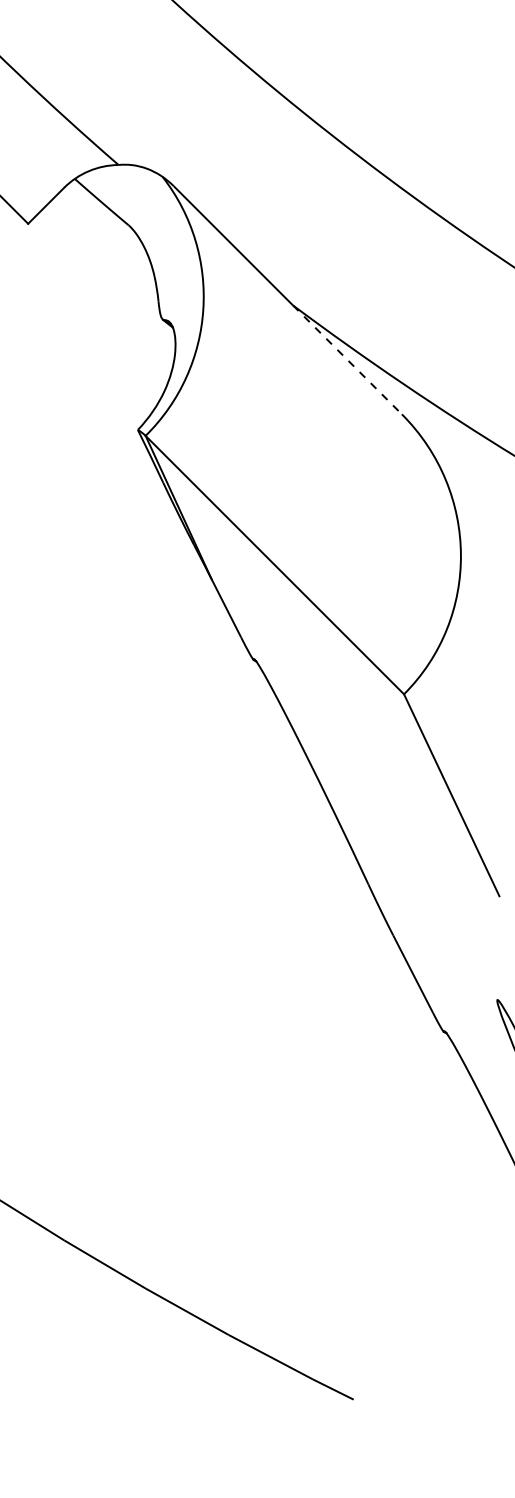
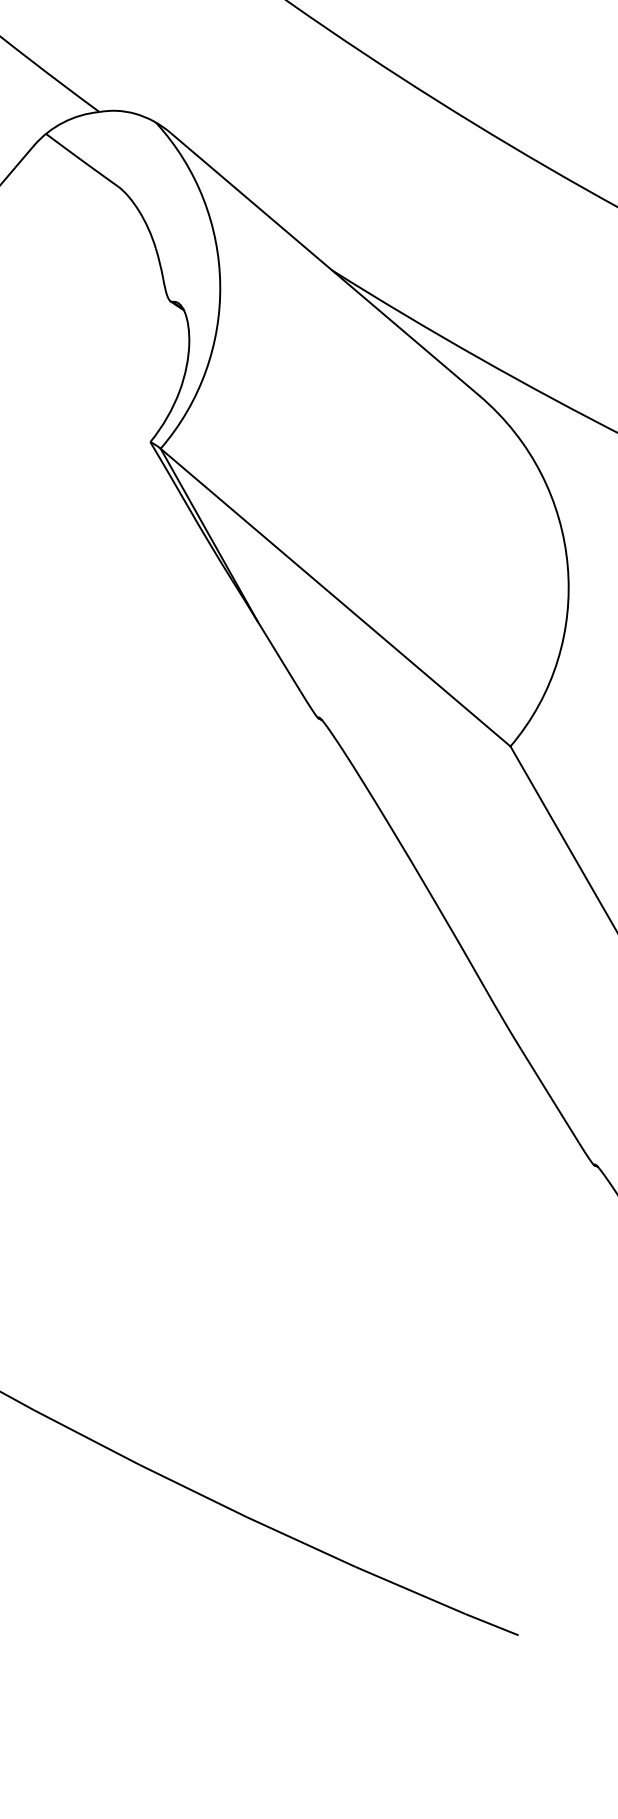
line: (347, 360) -> (405, 333), dashed -> solid

